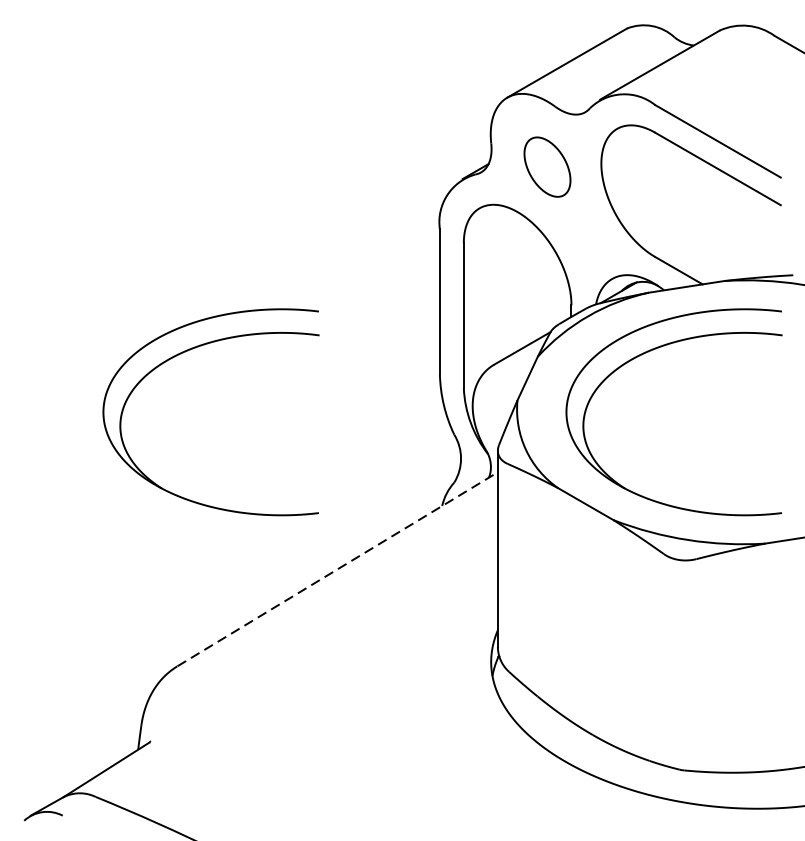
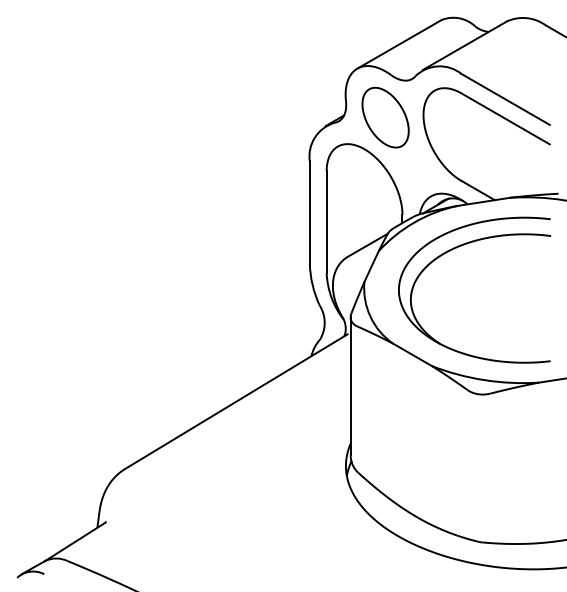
part: (547, 166) -> (385, 117), size x1.43
part: (189, 351) -> (133, 247), removed
line: (334, 570) -> (235, 401), dashed -> solid

